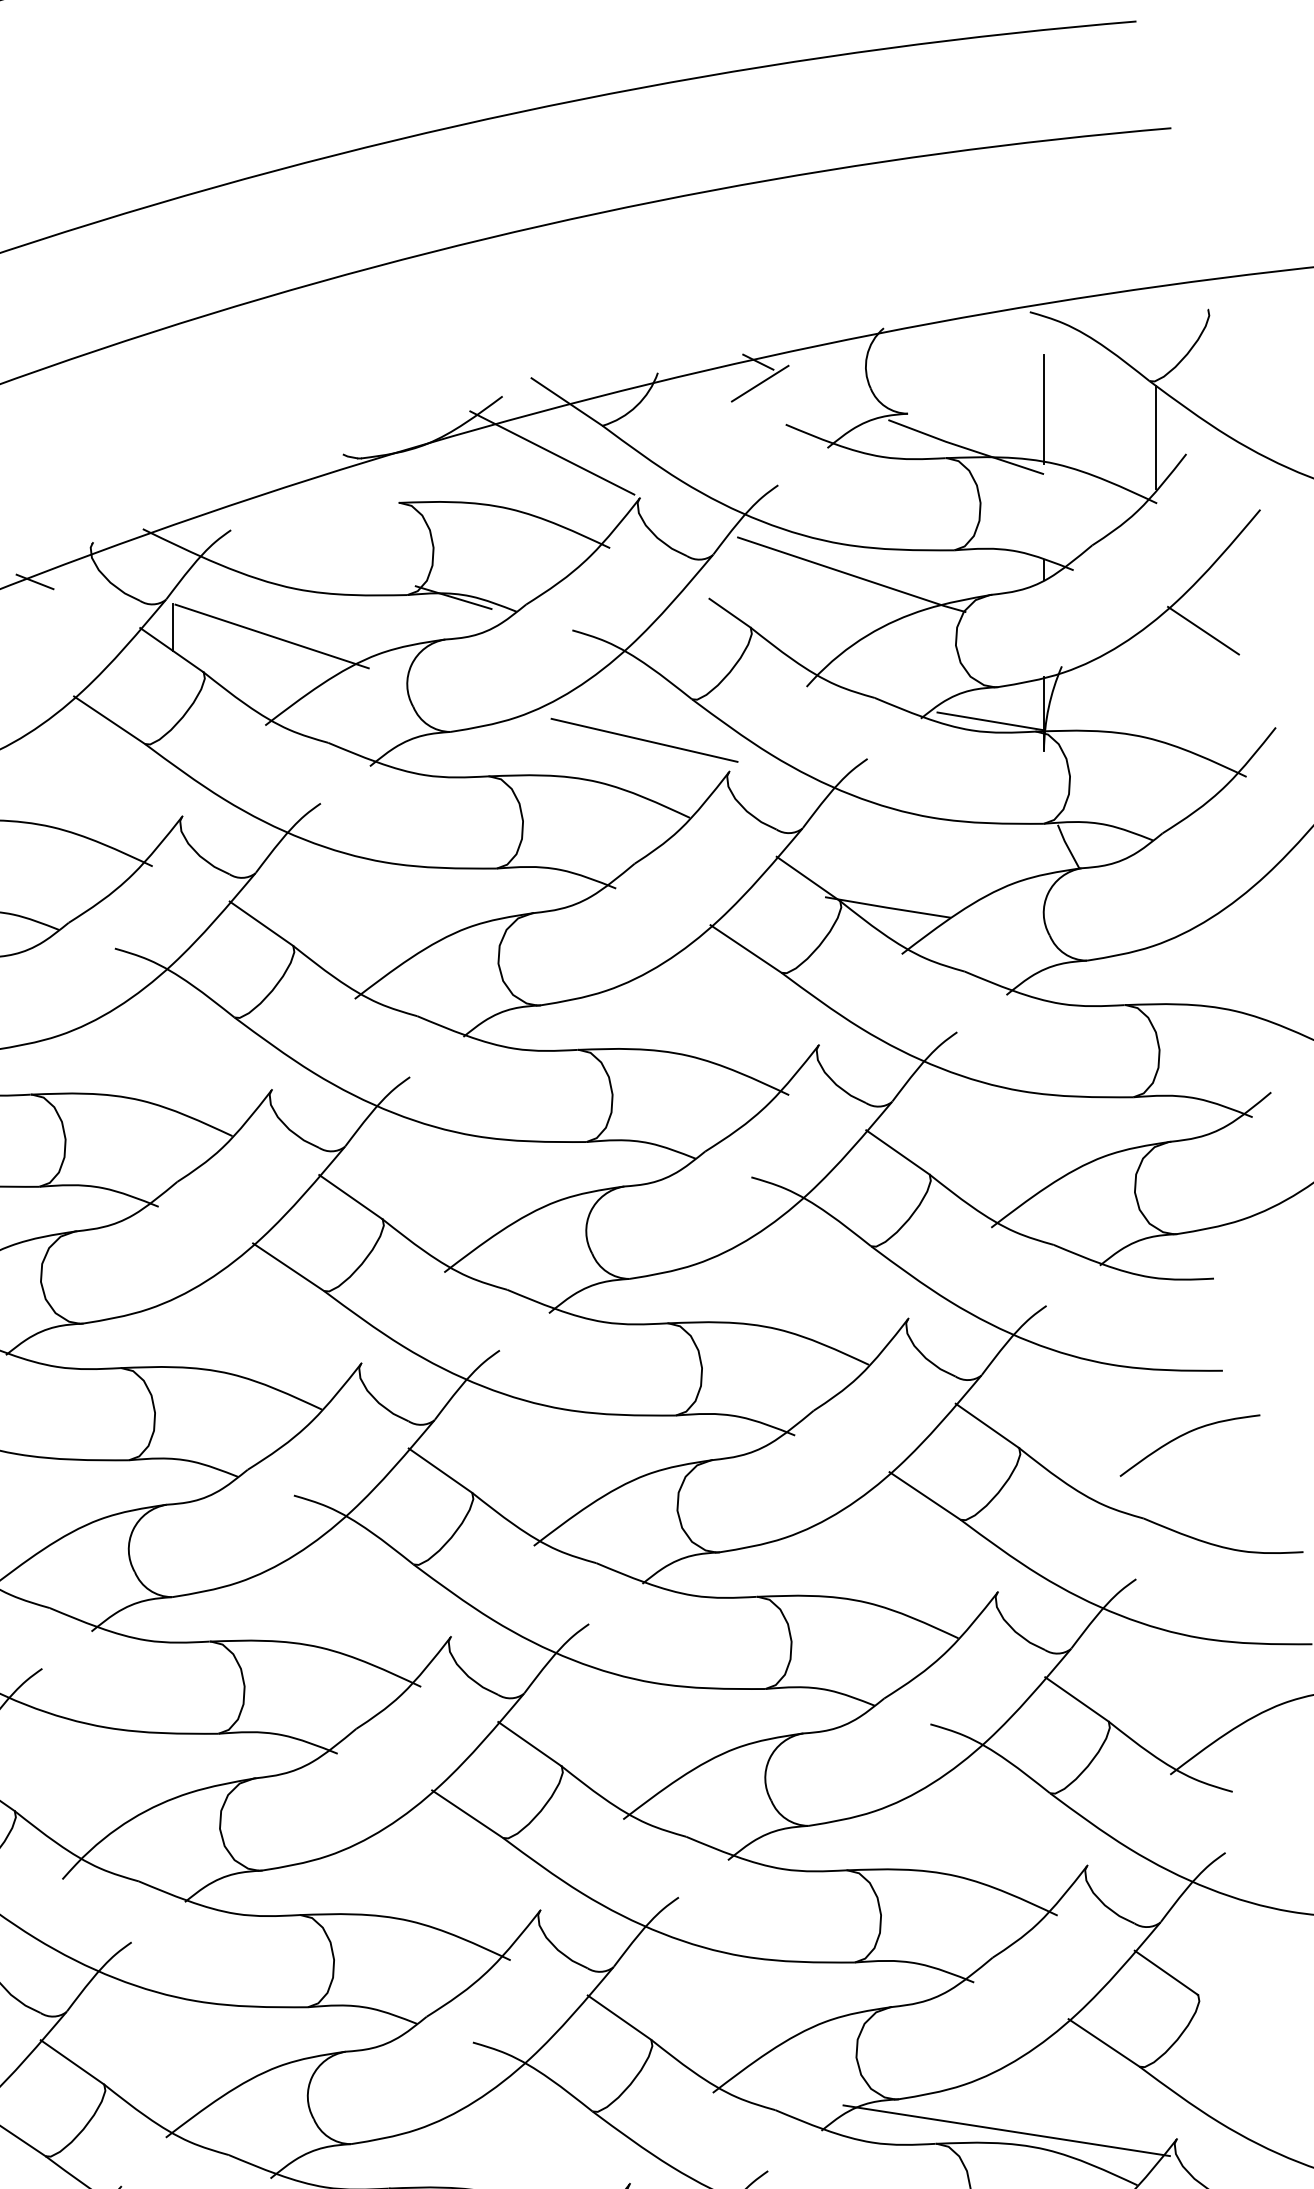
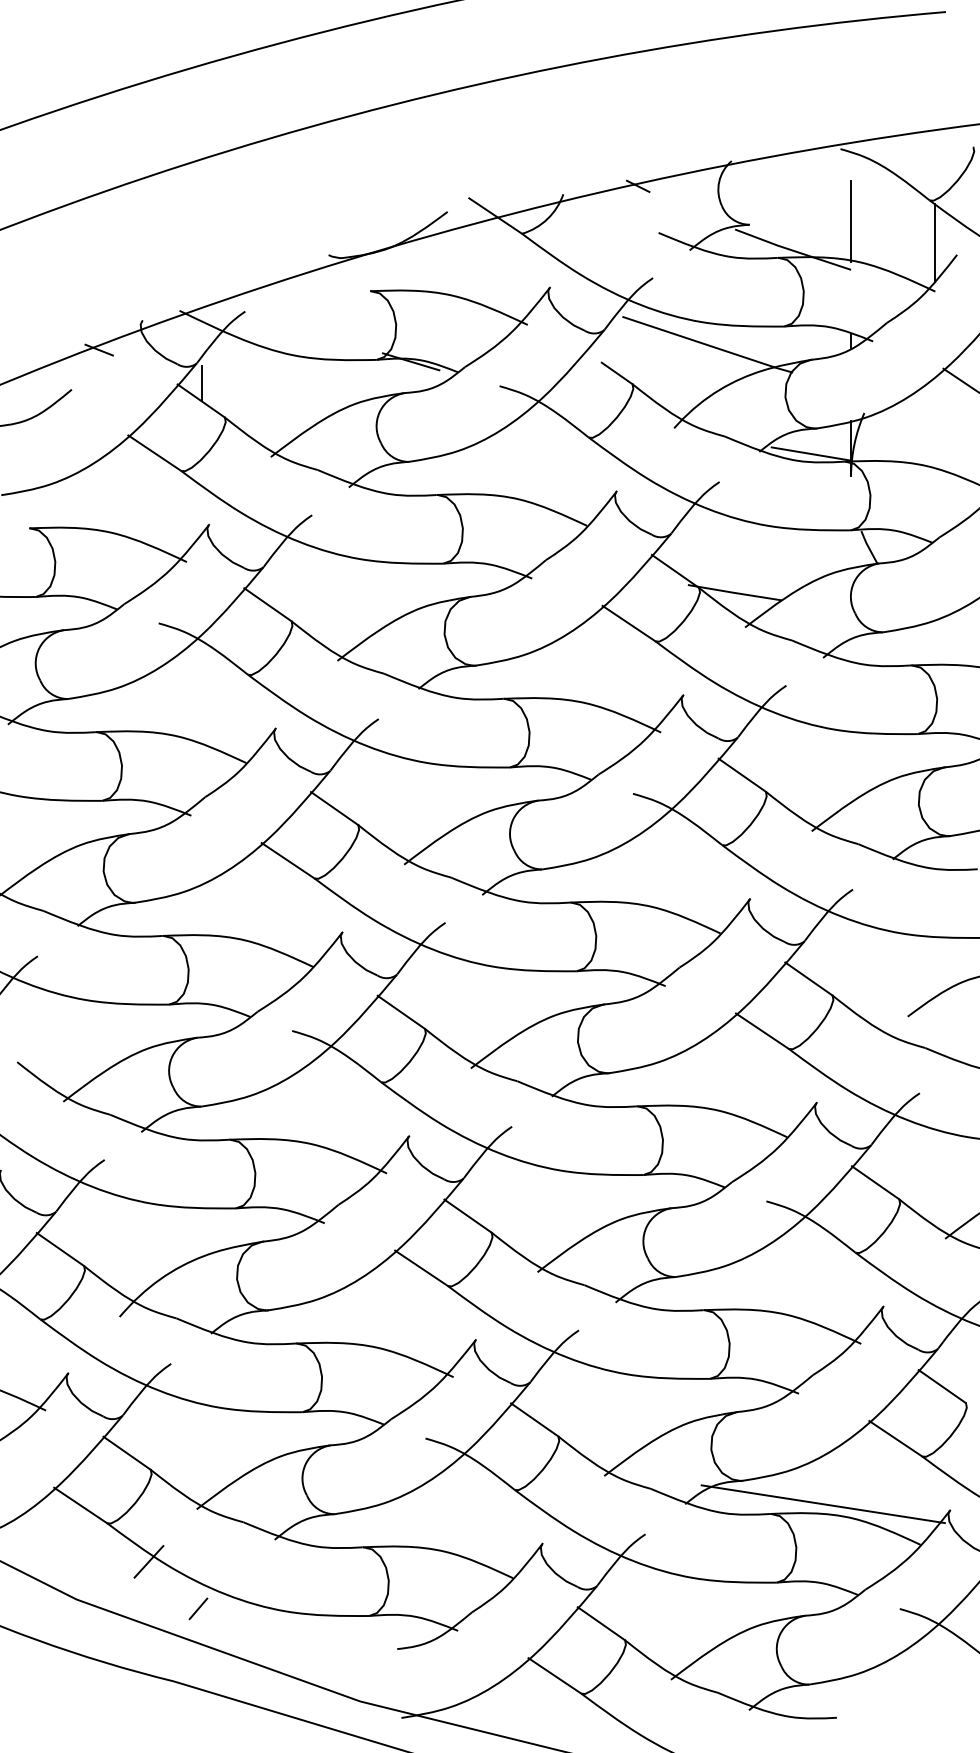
line: (760, 383) -> (639, 202), removed
line: (552, 453) -> (484, 254), removed
line: (271, 636) -> (275, 390), removed
line: (644, 740) -> (553, 468), removed

